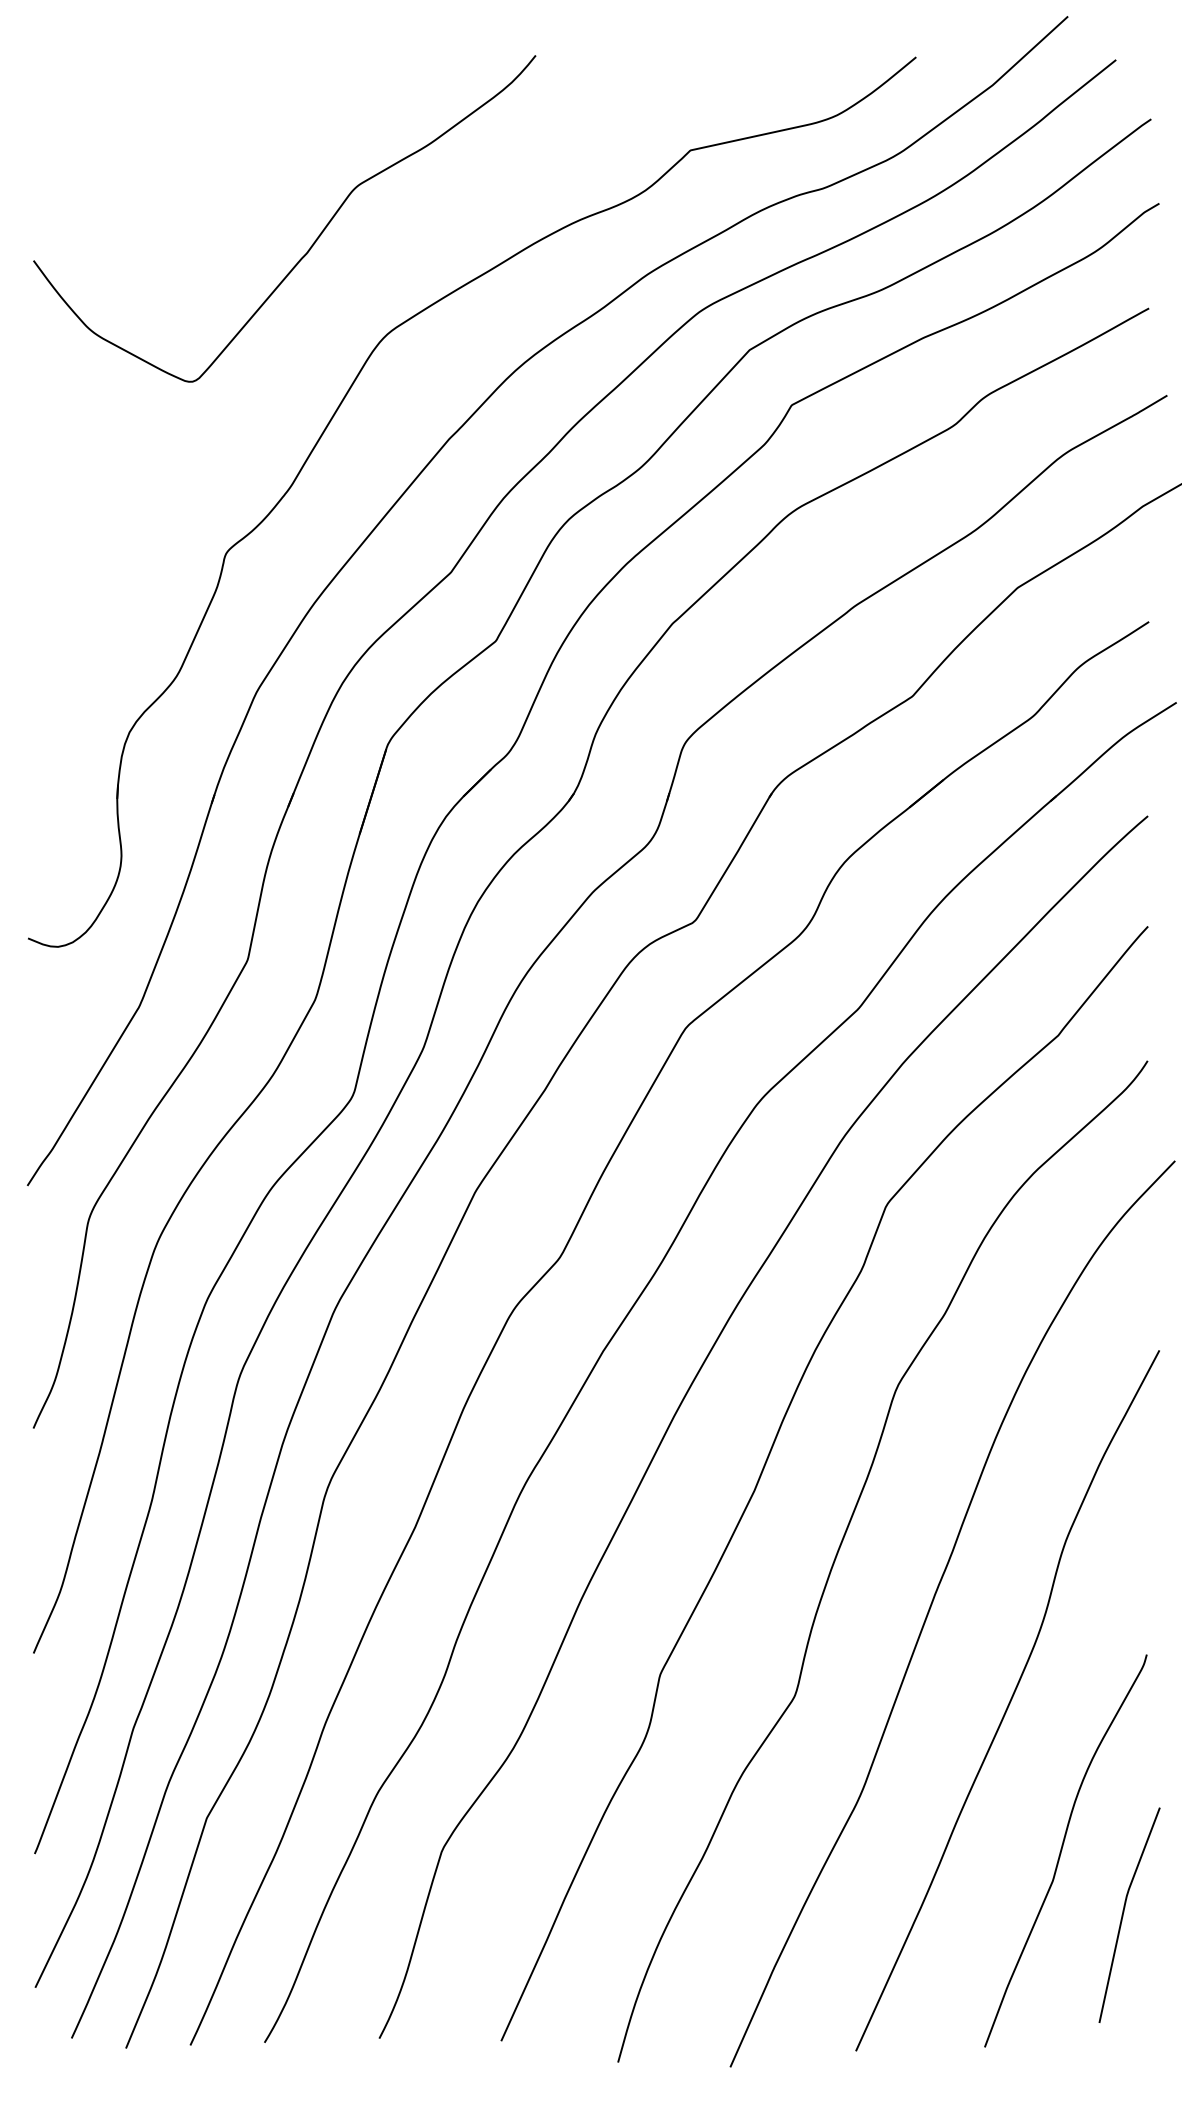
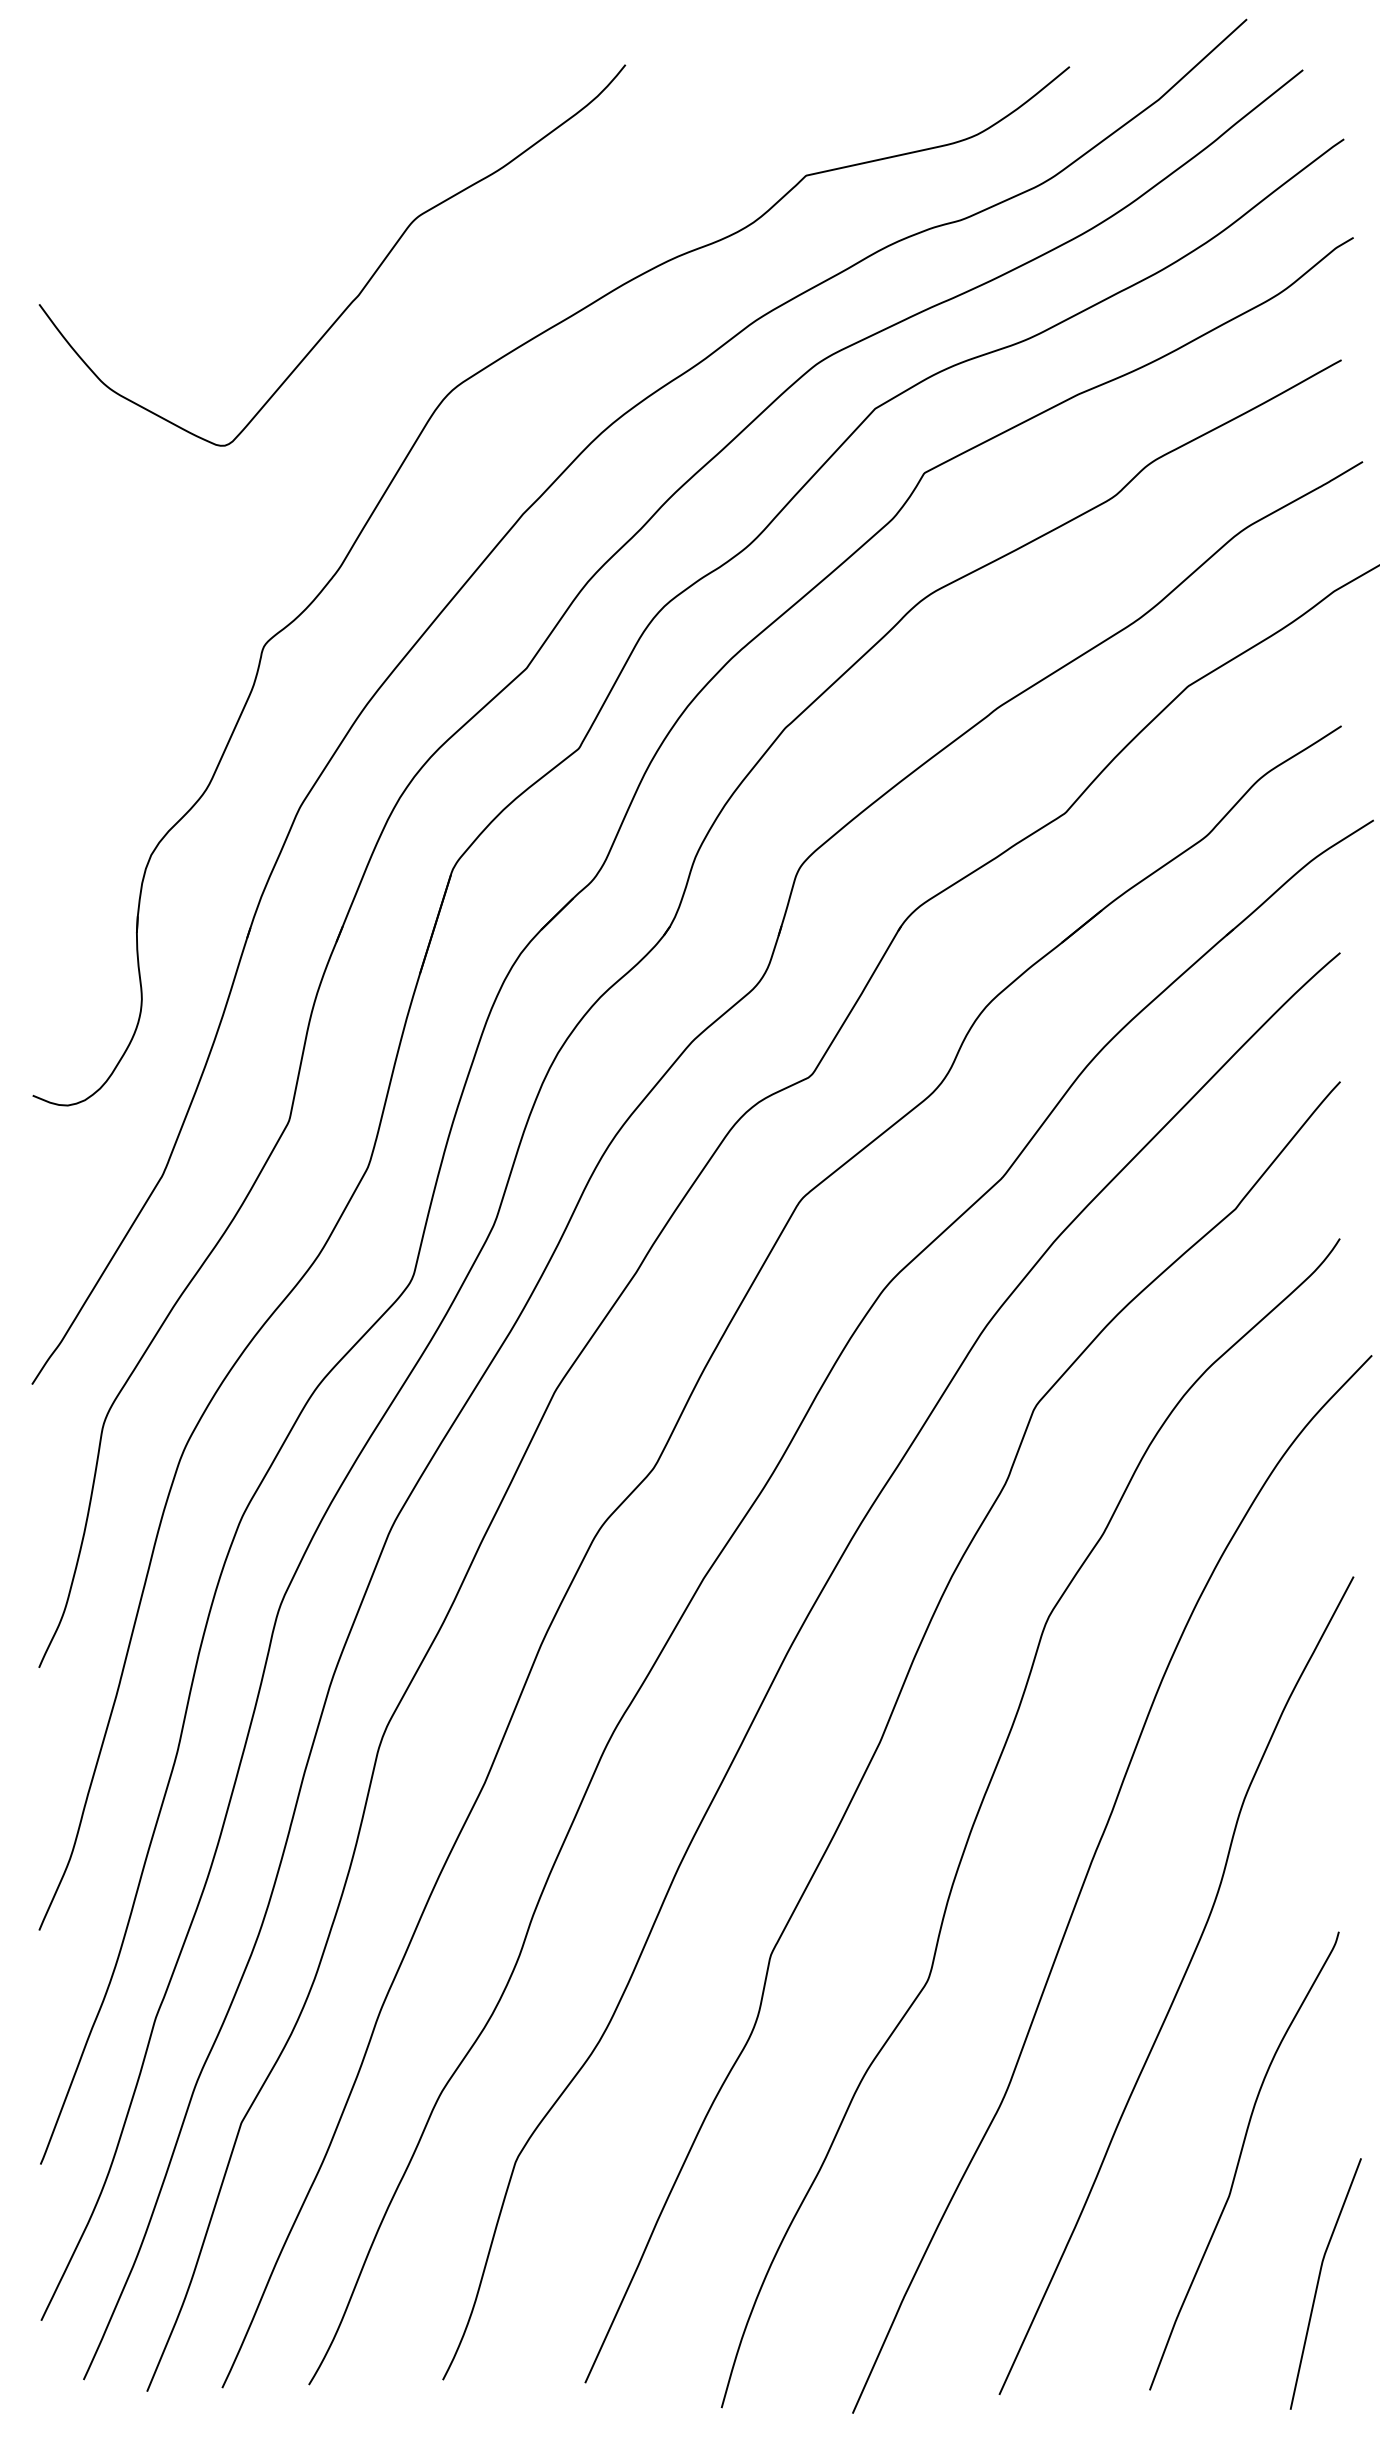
curve: (1124, 1912) -> (1319, 2280), moved

